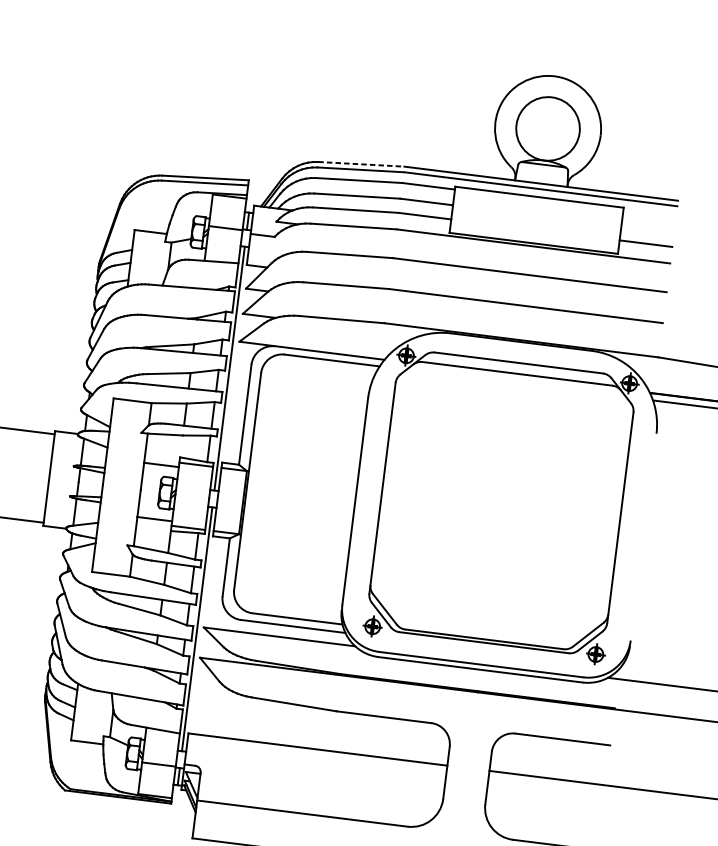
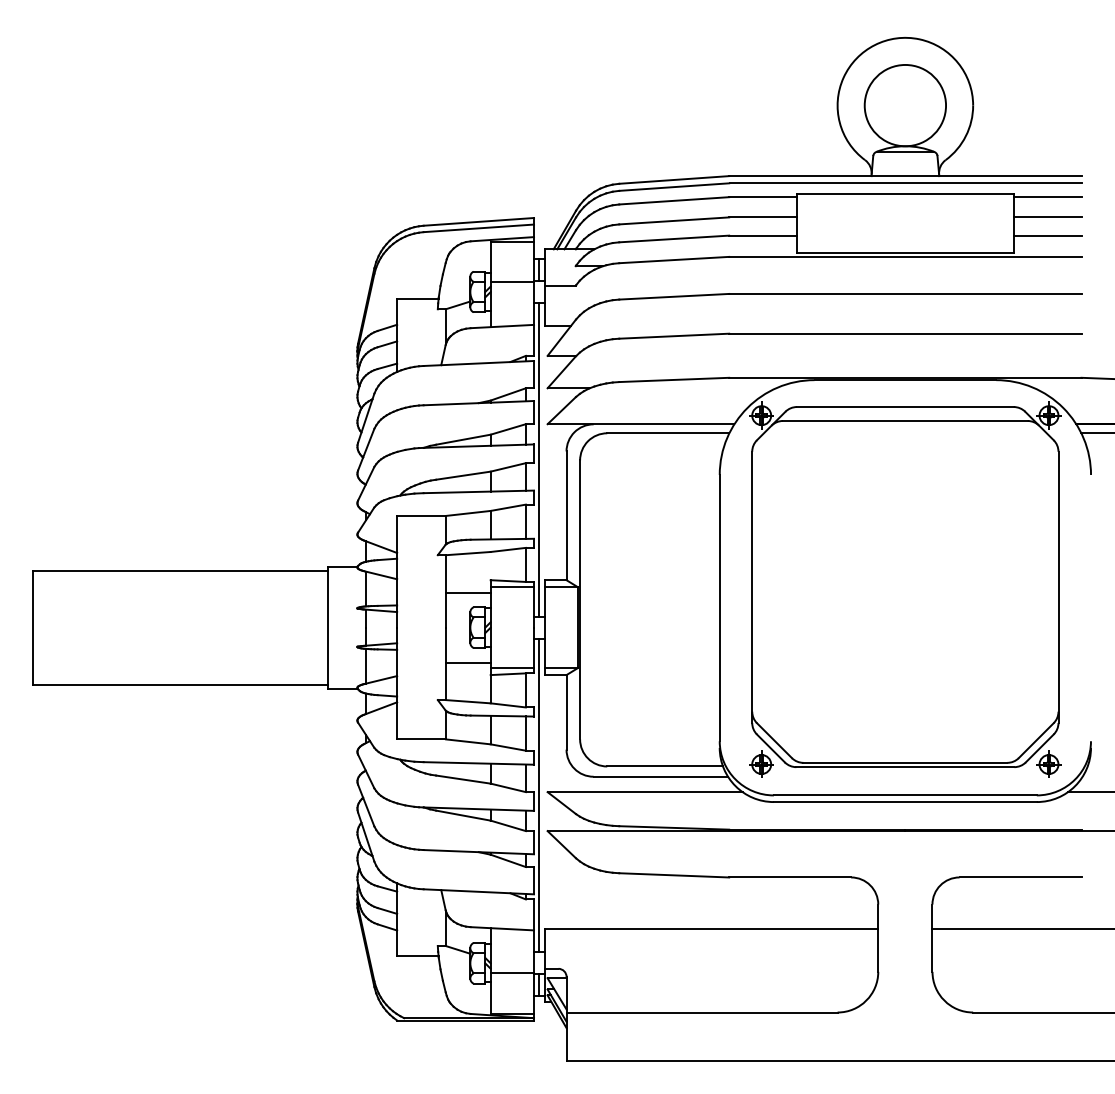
line: (361, 163) -> (674, 179), dashed -> solid
line: (649, 214) -> (1047, 197), added
line: (647, 229) -> (1047, 217), added

